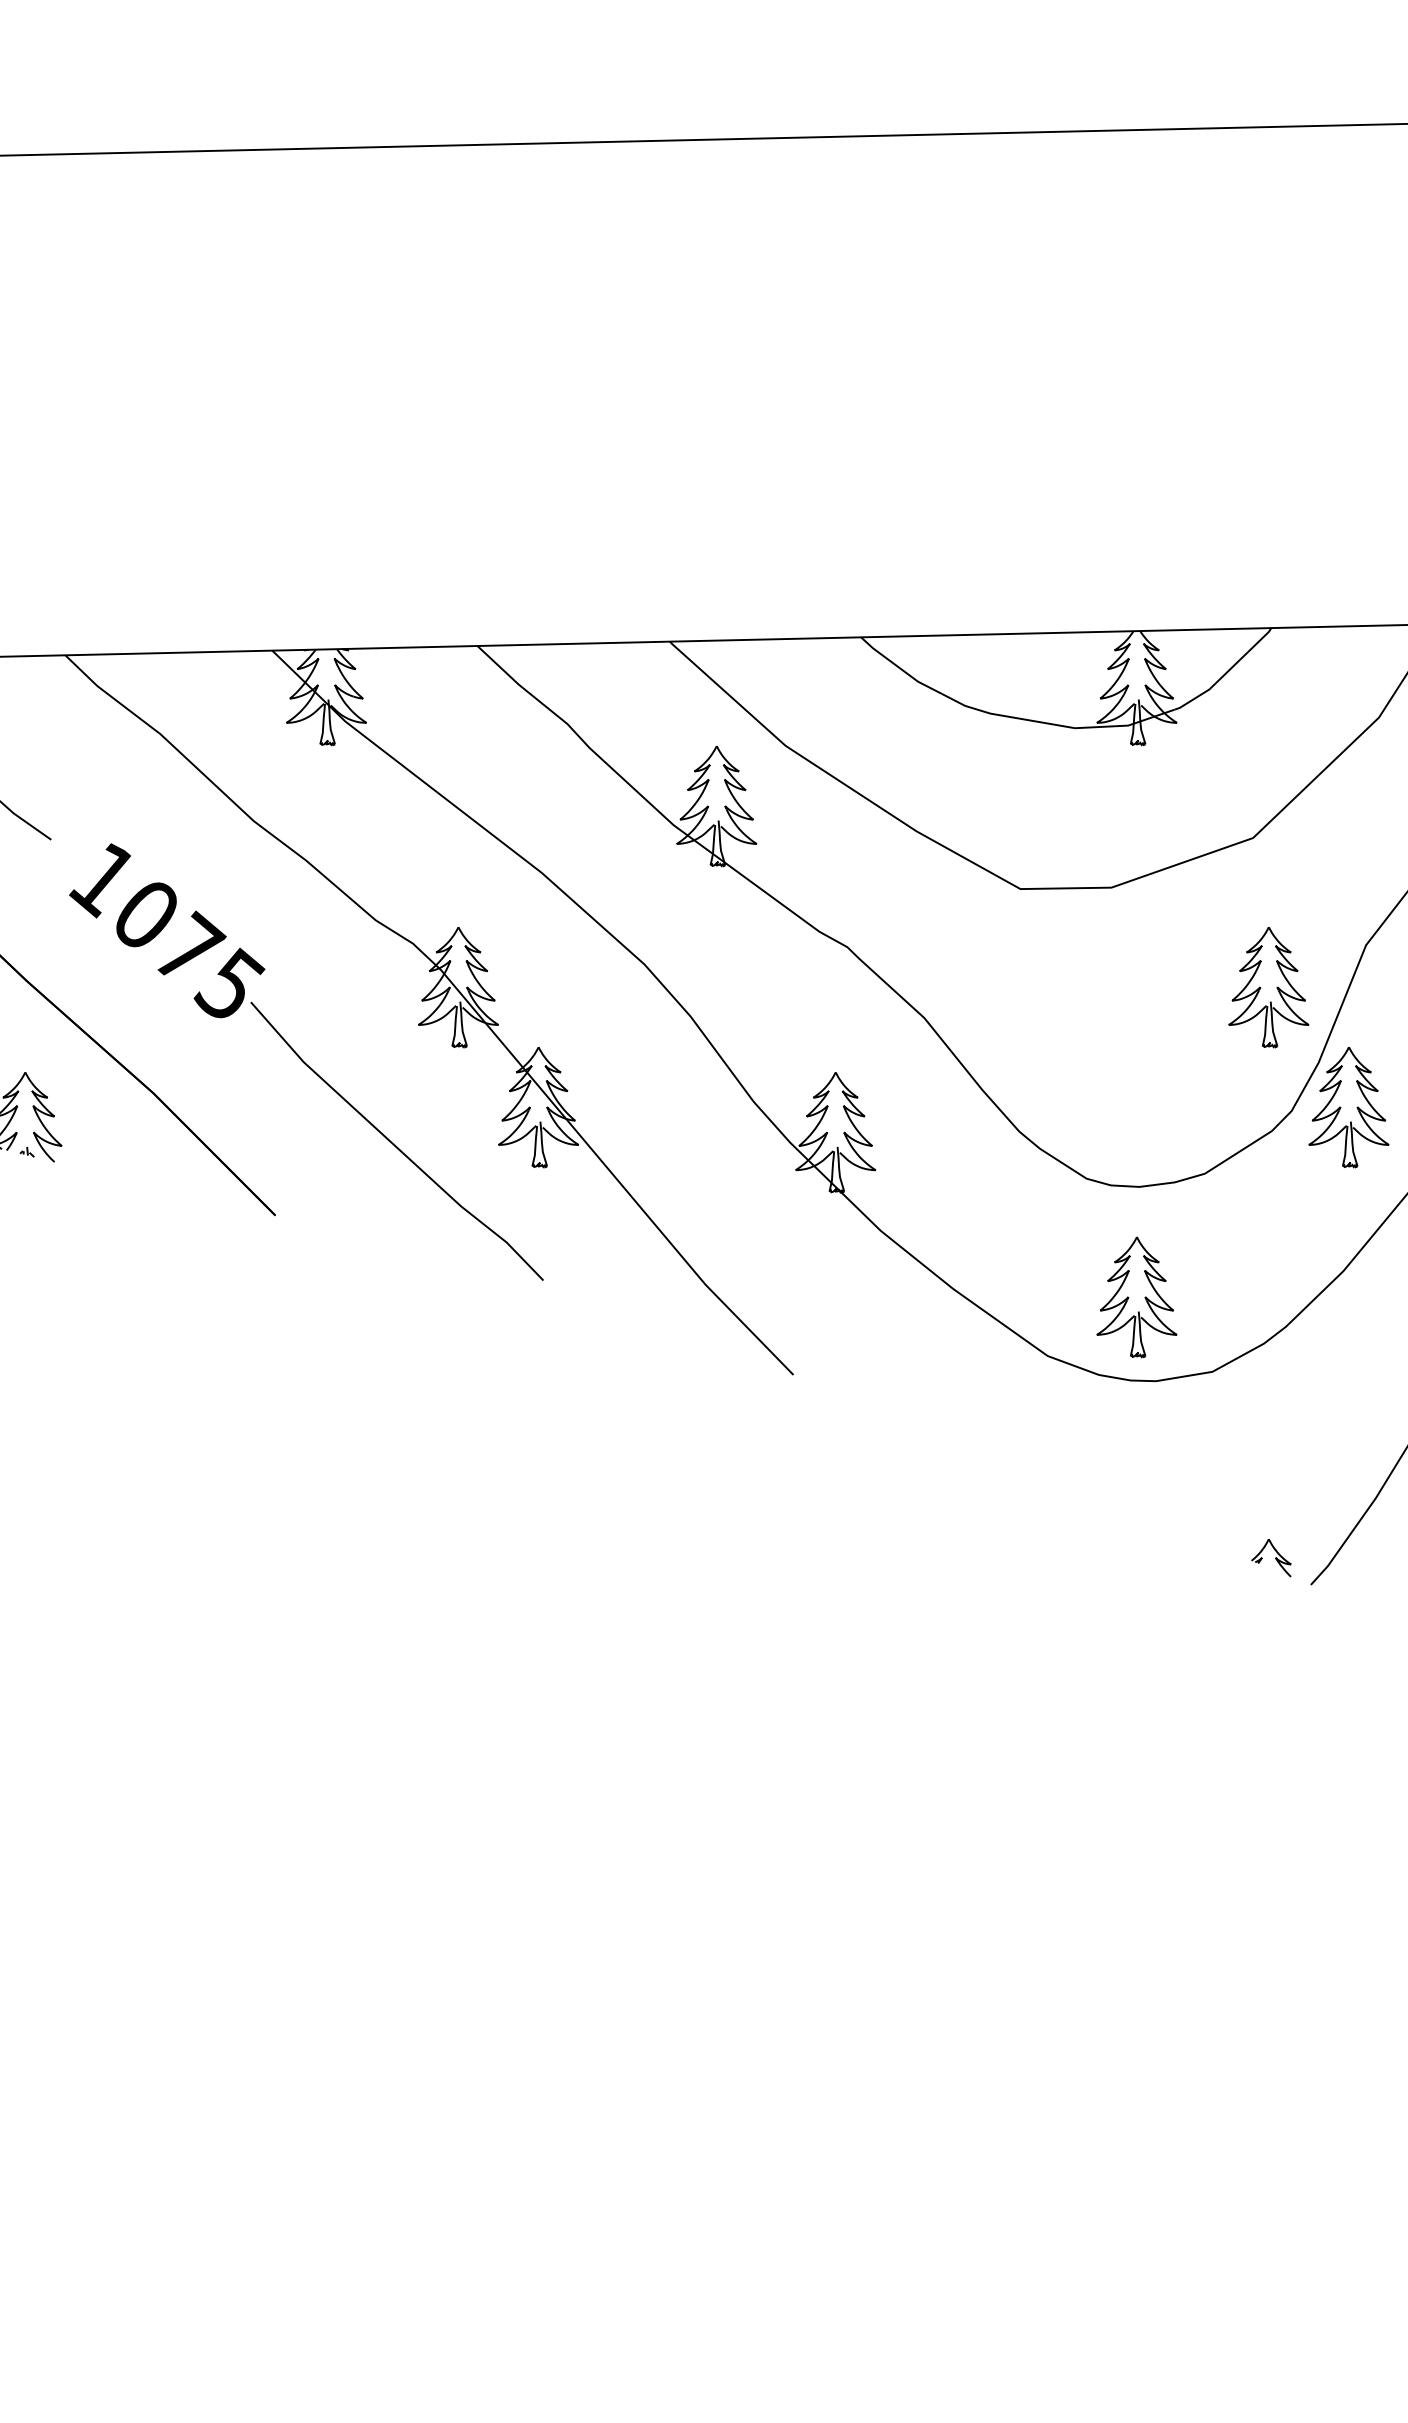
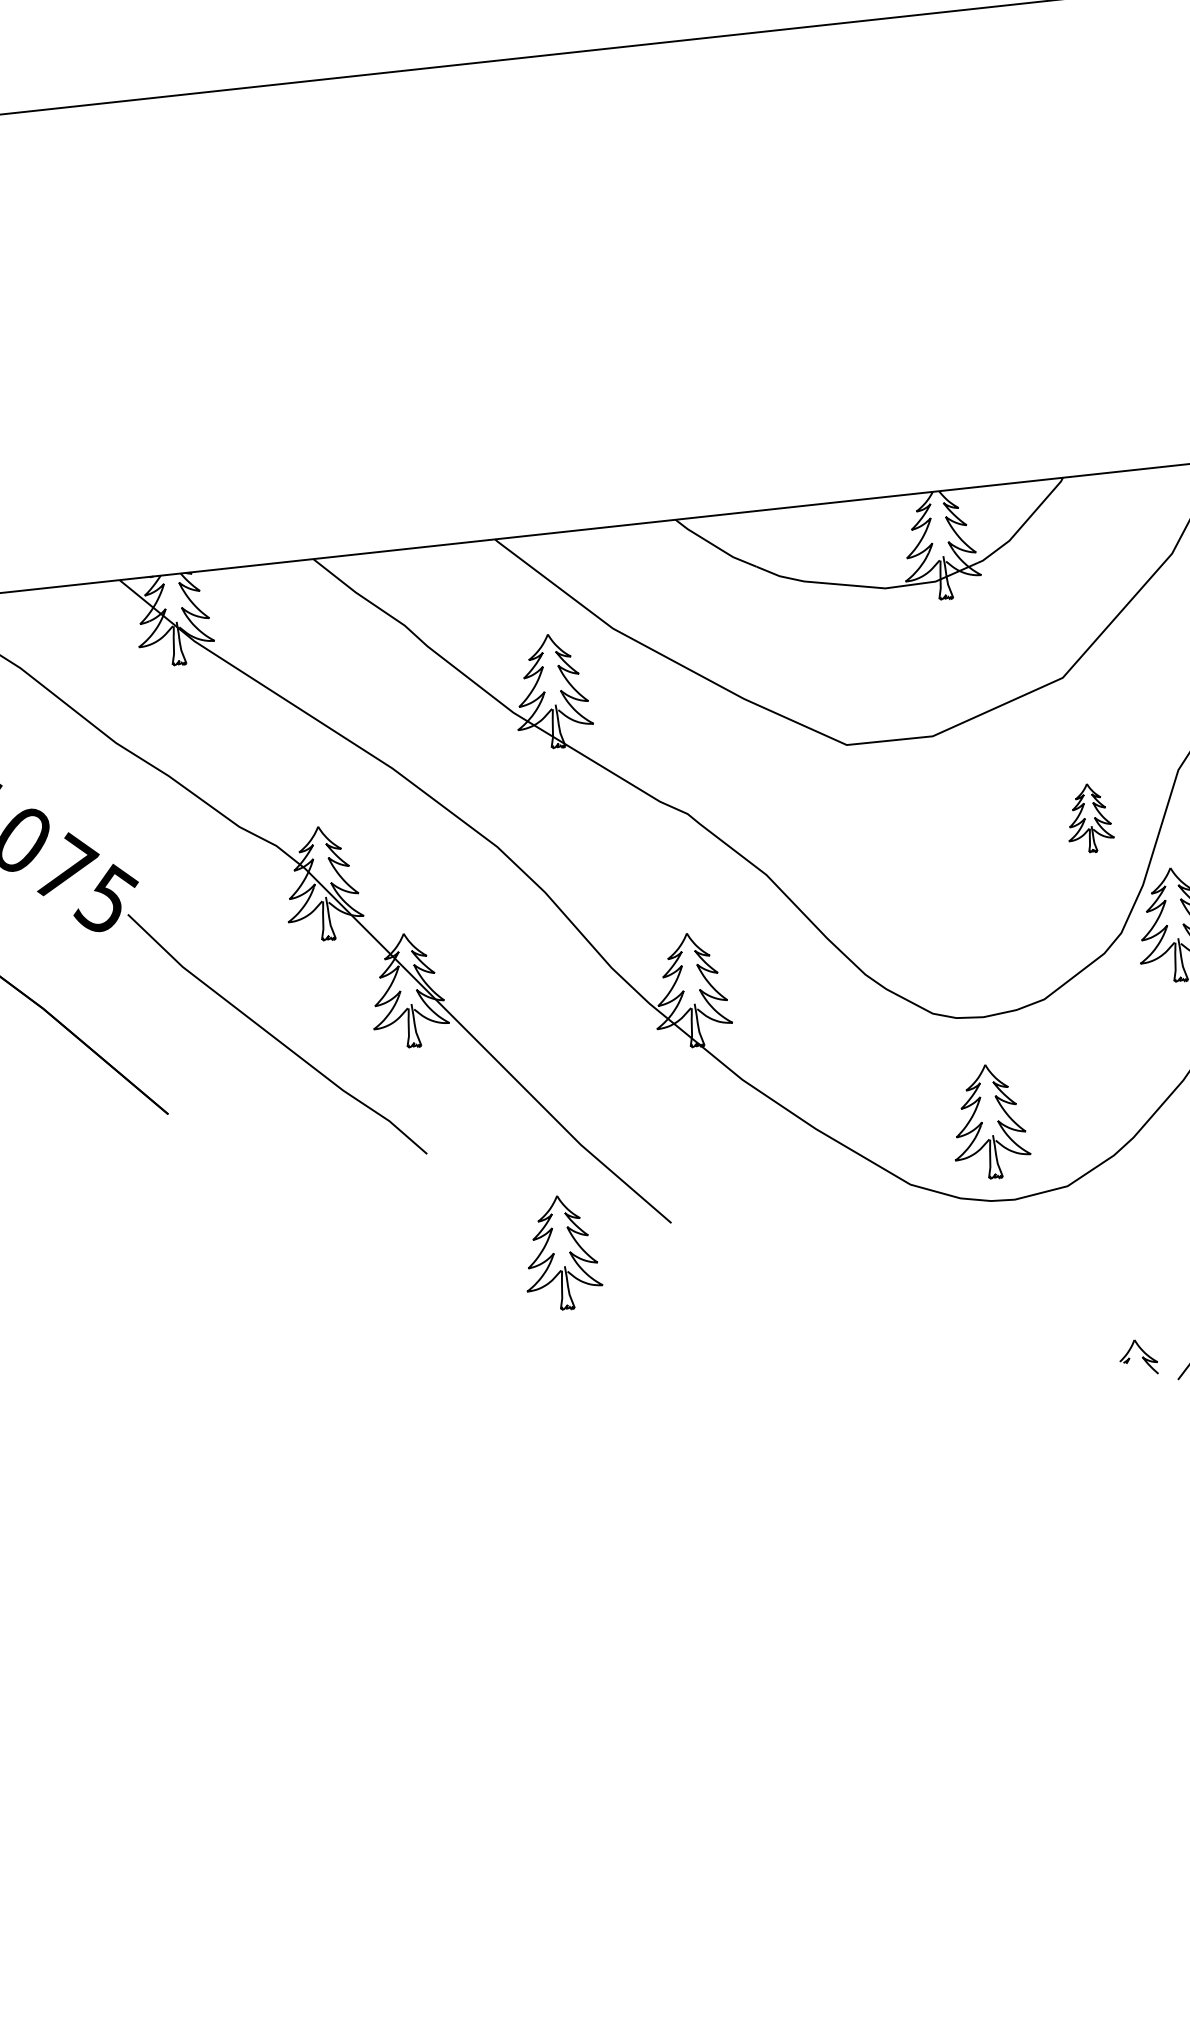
part: (1268, 987) -> (1089, 818), size x0.6
part: (675, 1396) -> (561, 1253), added

